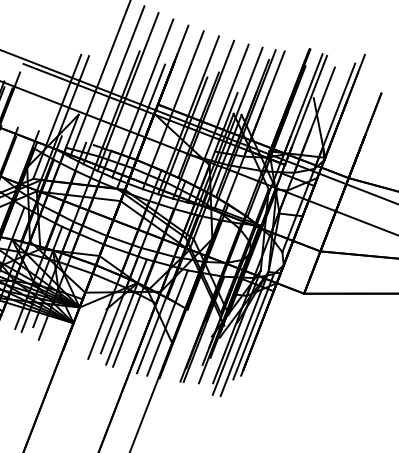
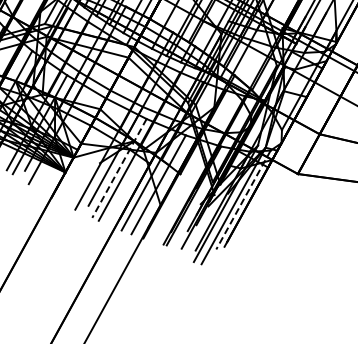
line: (126, 312) -> (119, 168), solid -> dashed
line: (253, 327) -> (243, 200), solid -> dashed

